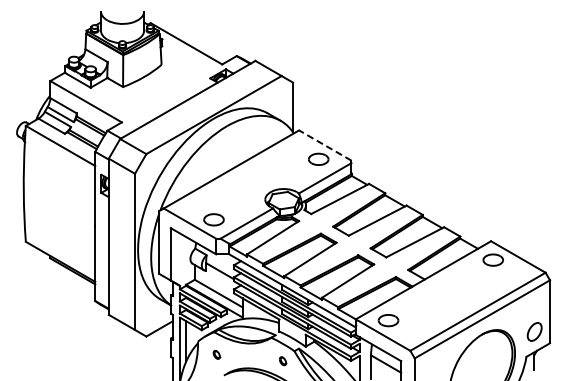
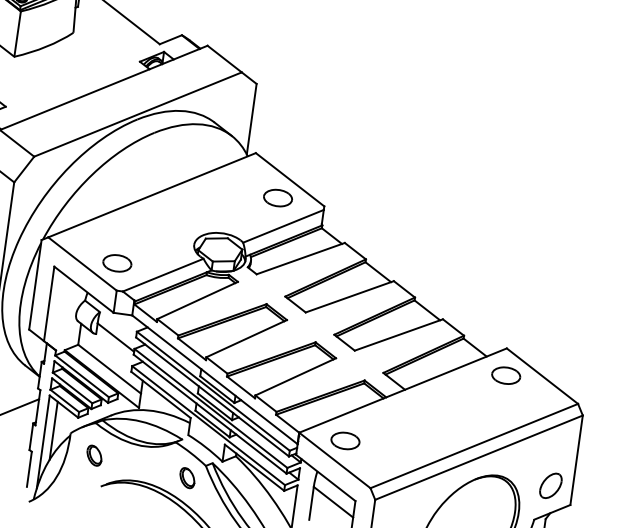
line: (324, 145) -> (289, 179), dashed -> solid
part: (216, 354) -> (94, 455), size x1.67
part: (282, 360) -> (186, 476), size x1.67

